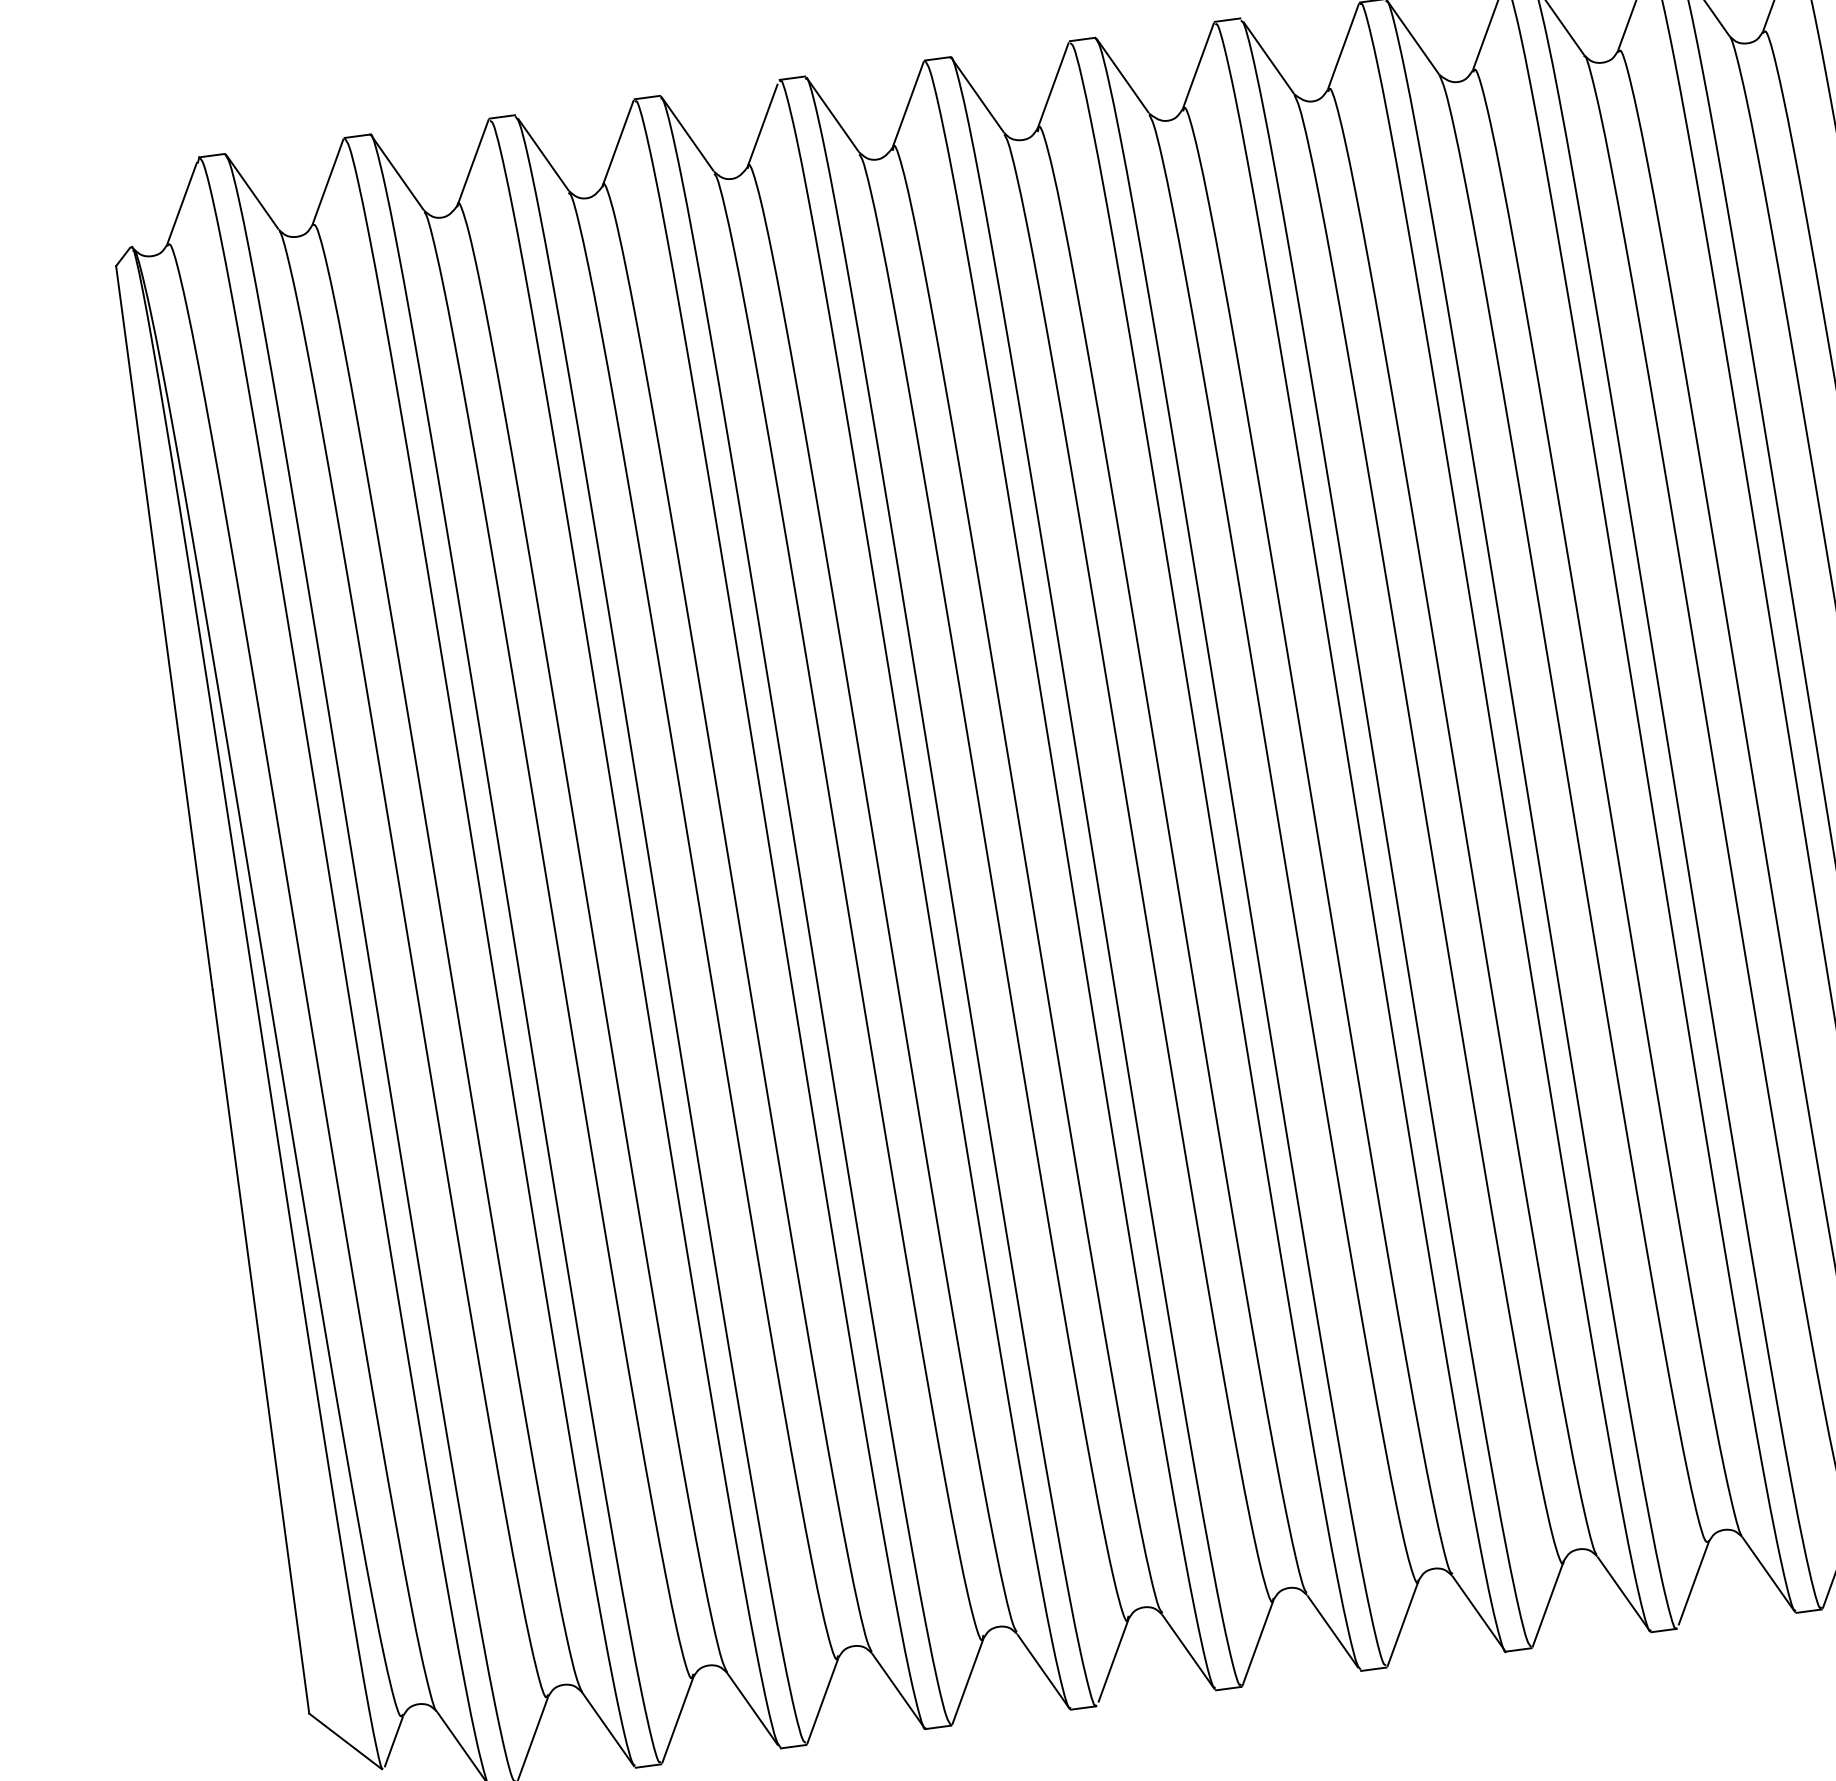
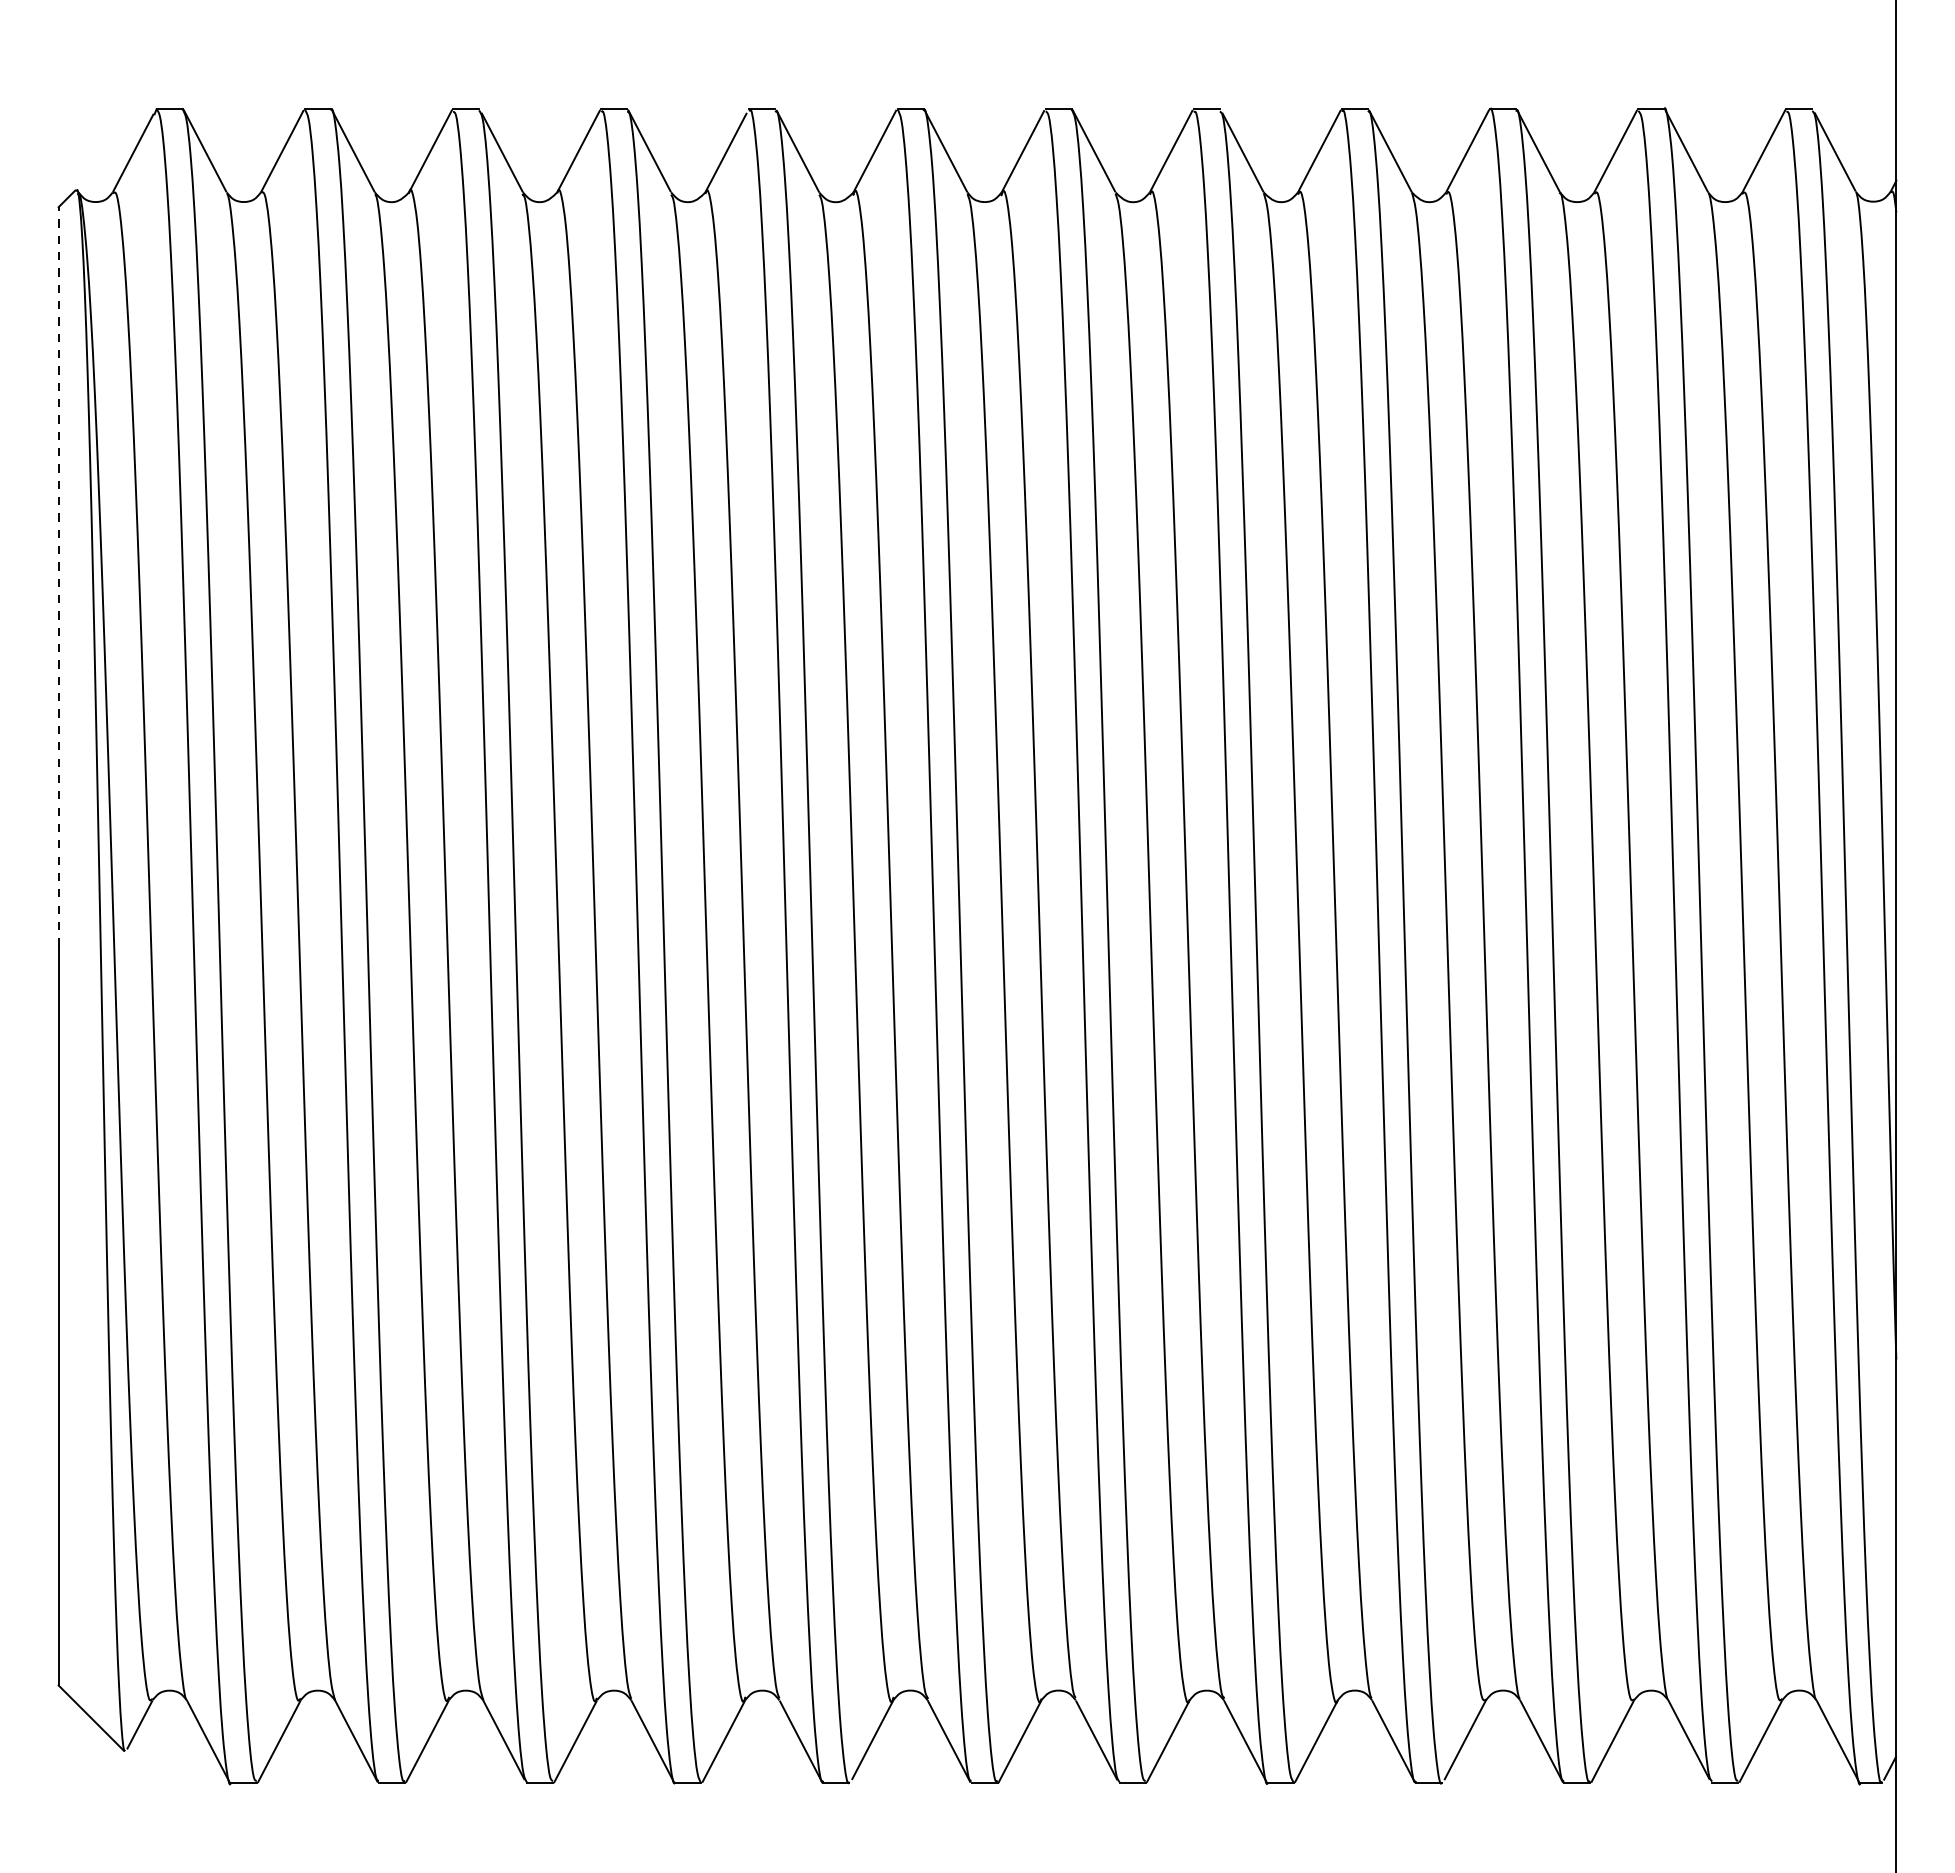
line: (164, 627) -> (58, 576), solid -> dashed

